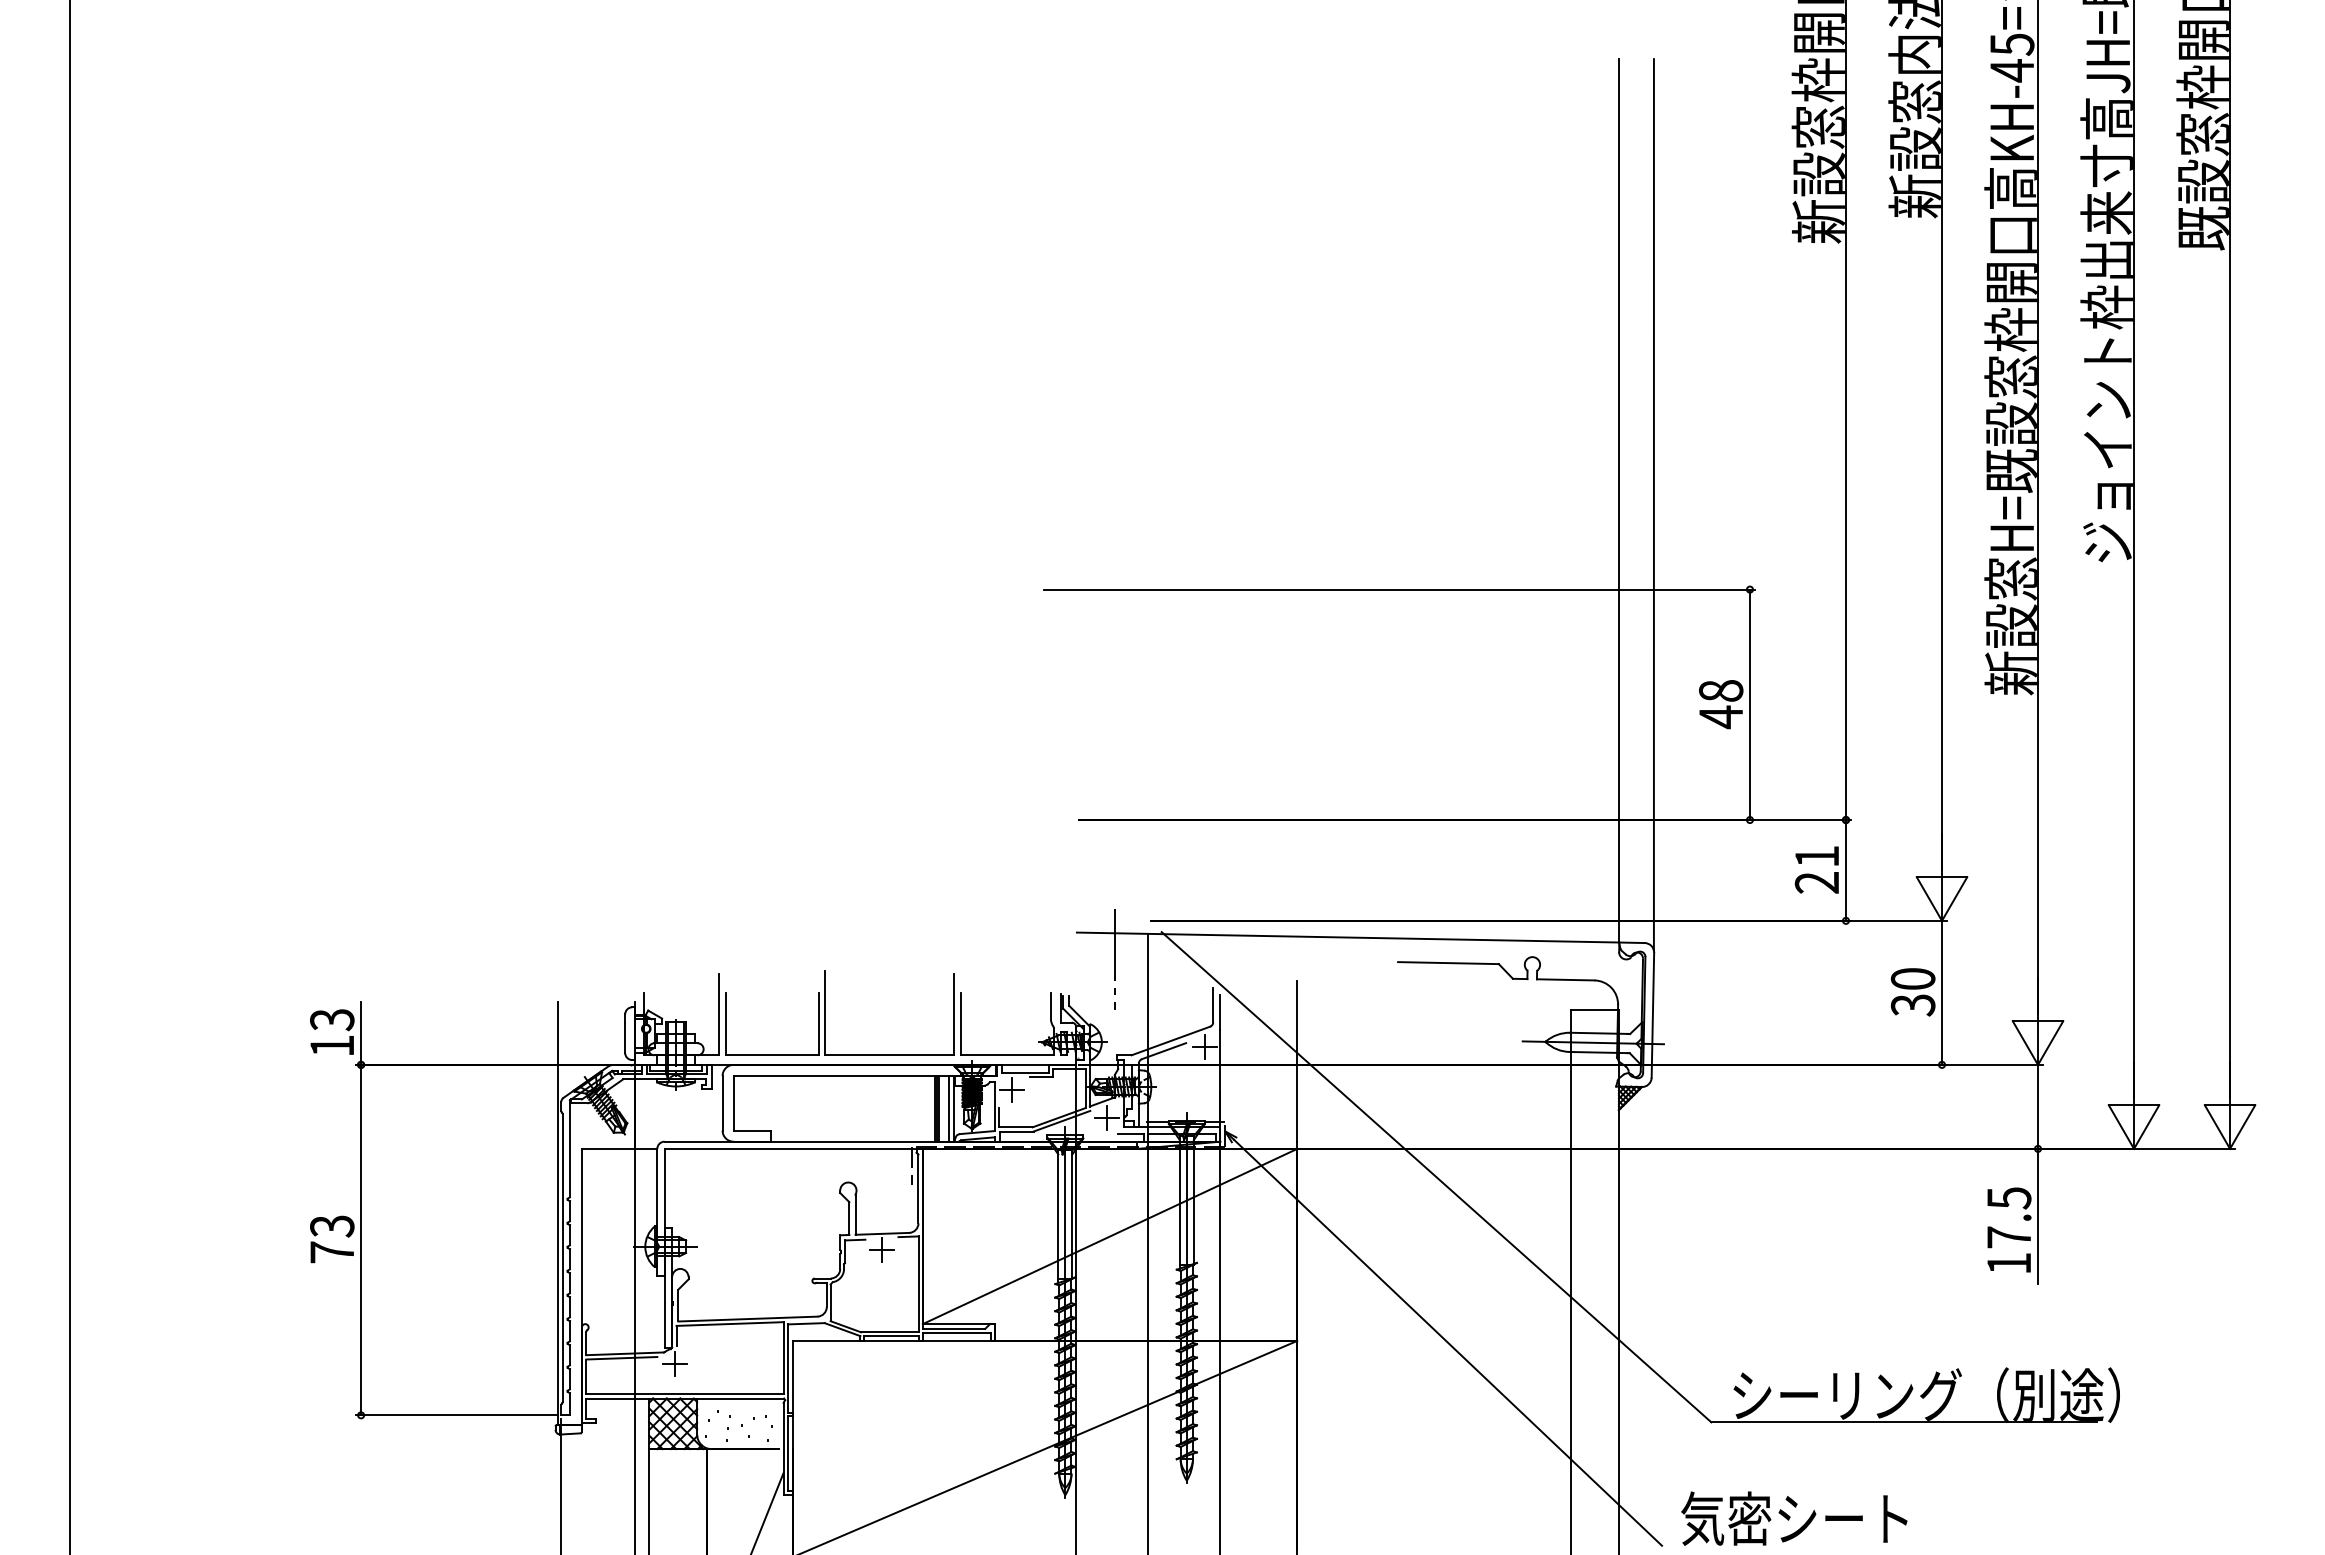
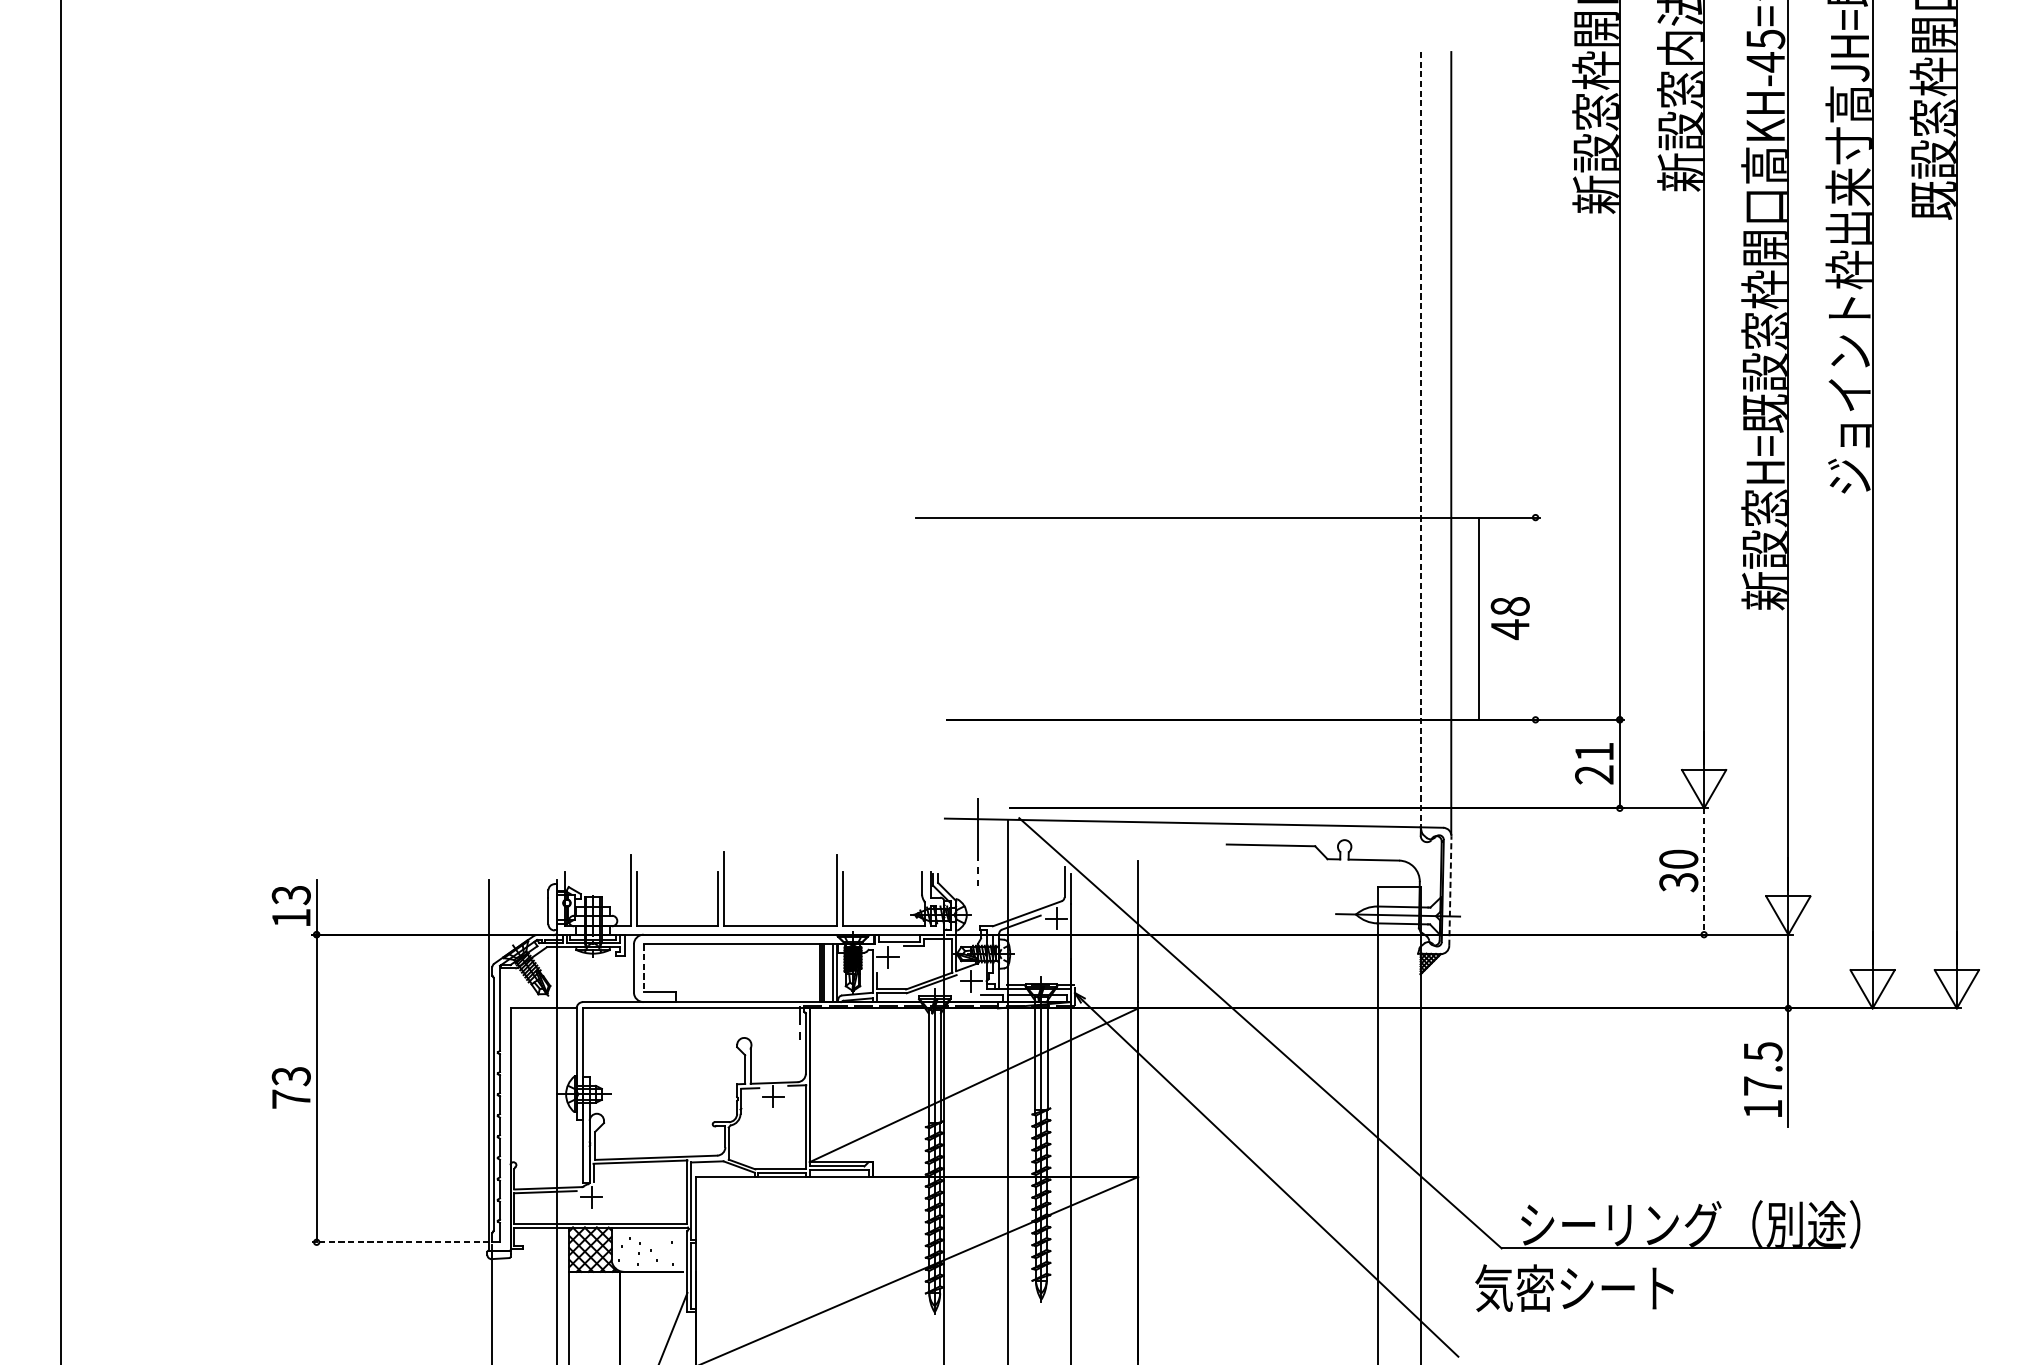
line: (1618, 500) -> (1420, 439), solid -> dashed
line: (1749, 704) -> (1478, 618), moved
line: (1942, 993) -> (1704, 872), solid -> dashed
line: (1652, 1014) -> (1450, 890), solid -> dashed
line: (733, 1103) -> (643, 968), solid -> dashed
line: (457, 1415) -> (401, 1242), solid -> dashed
text: (1794, 1518) -> (1574, 1288), moved

